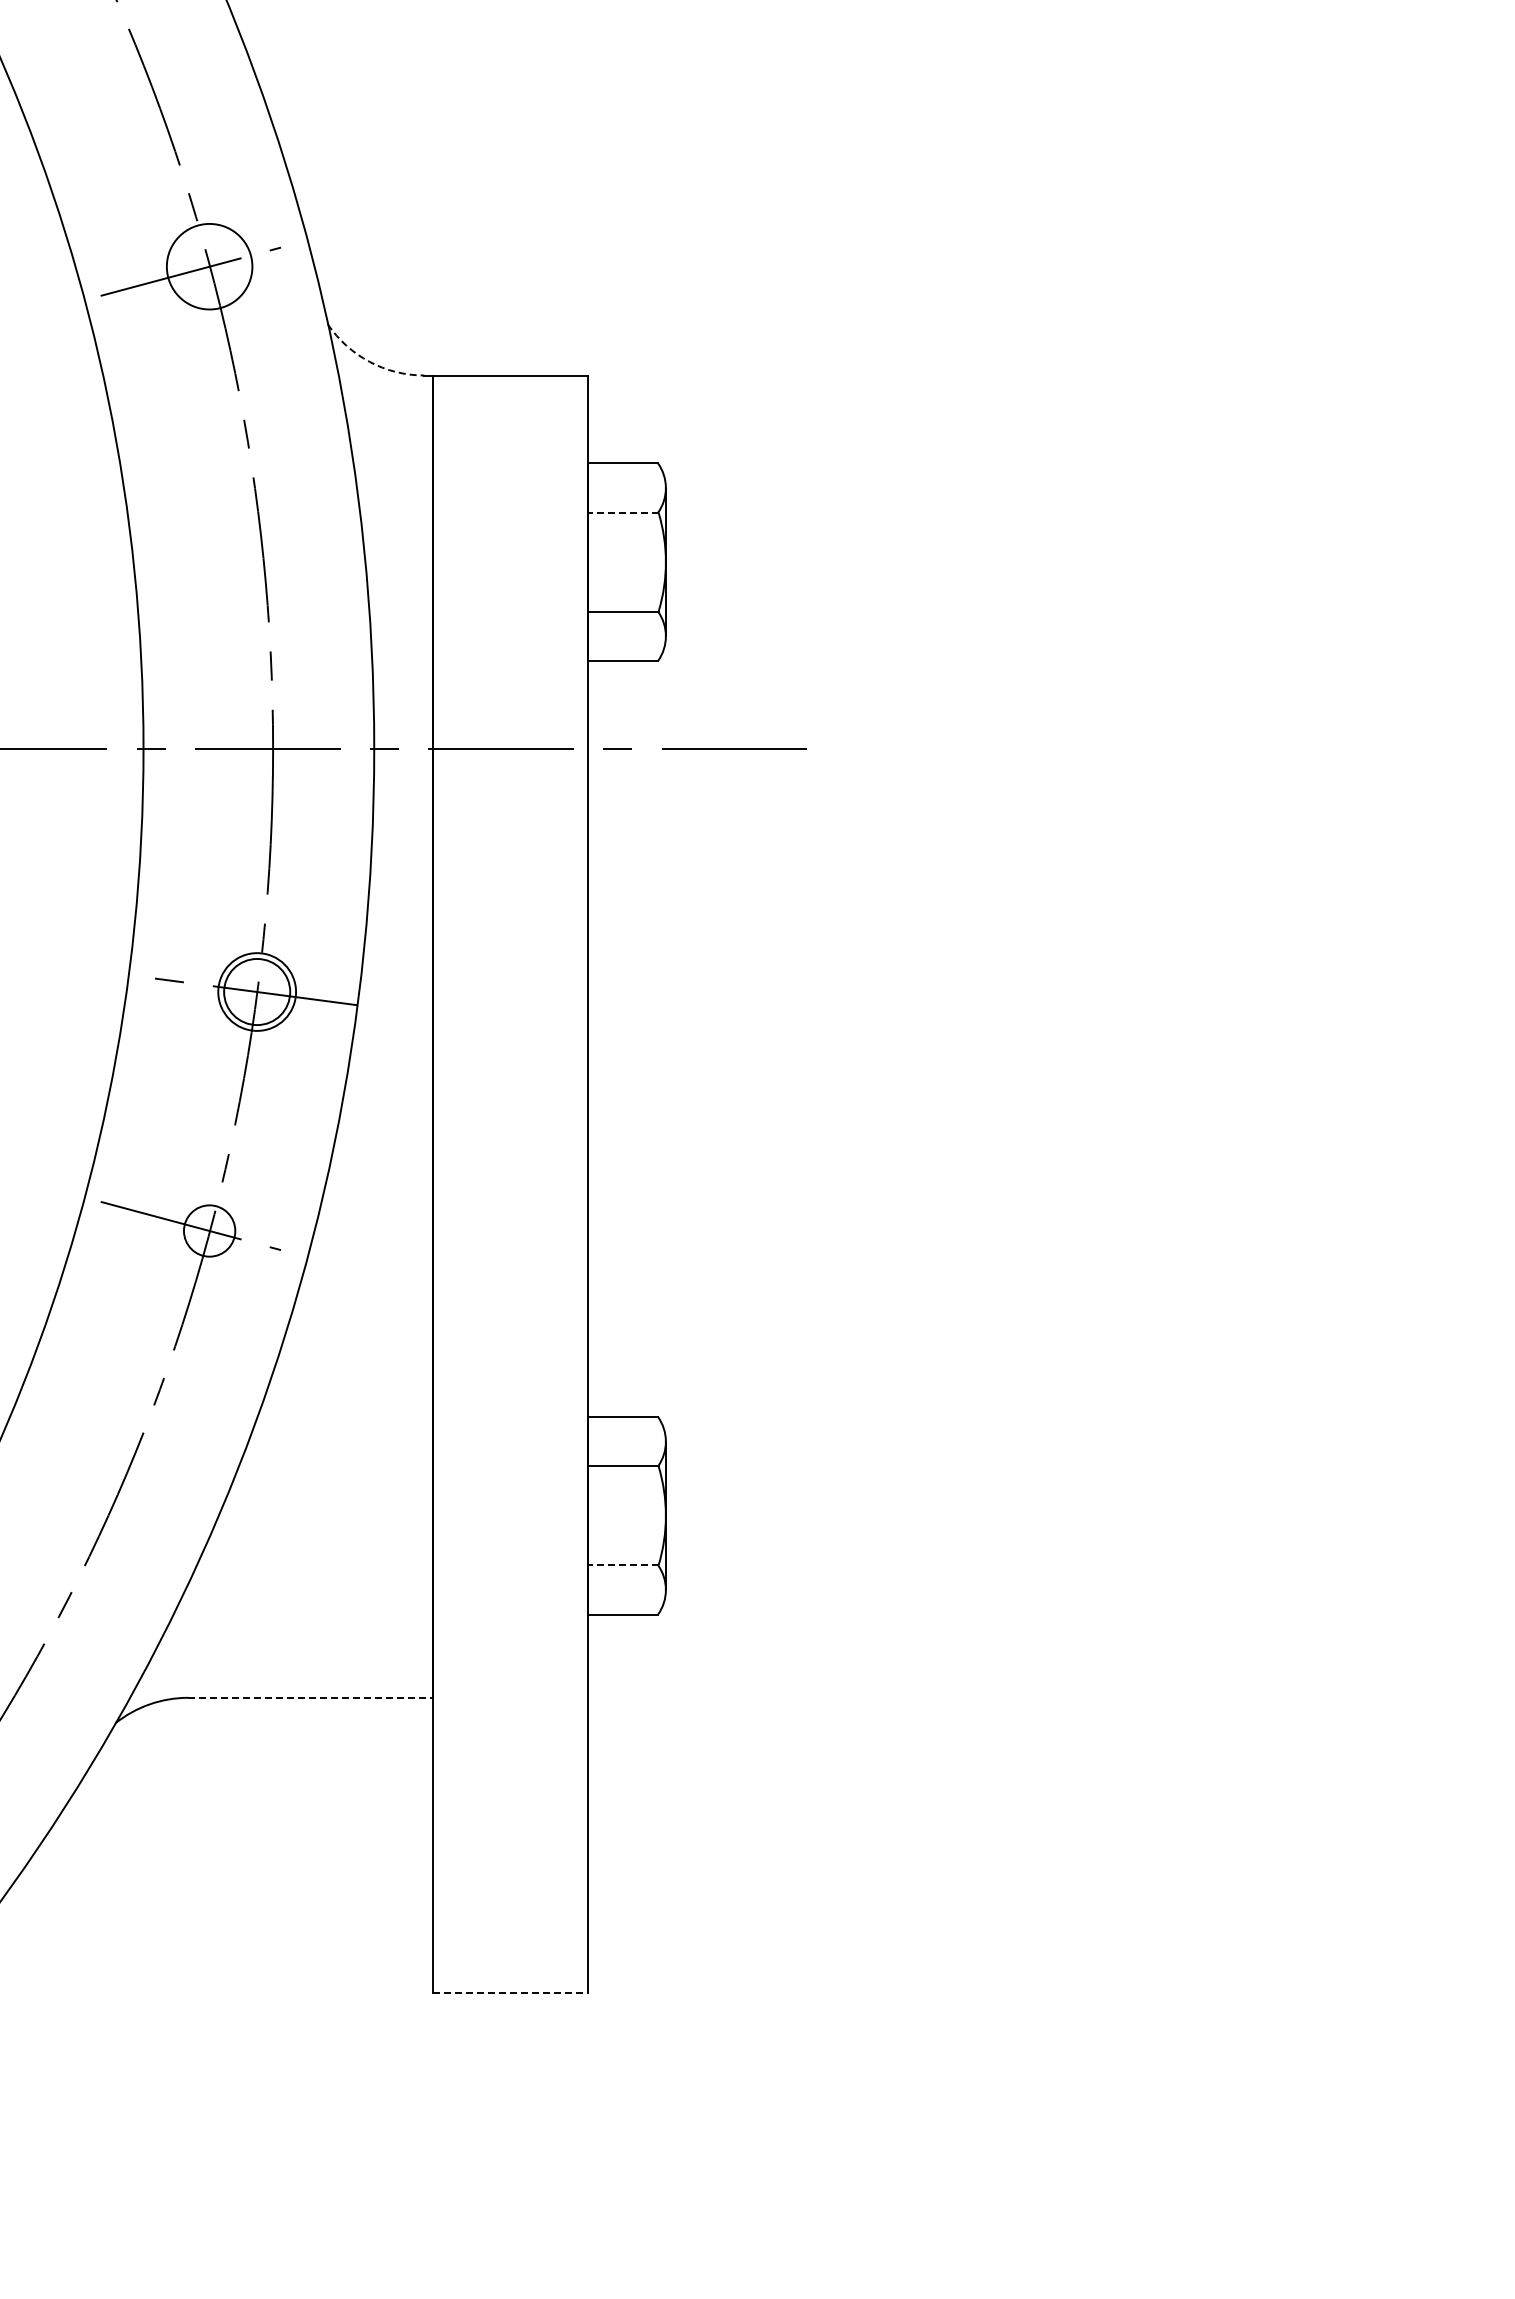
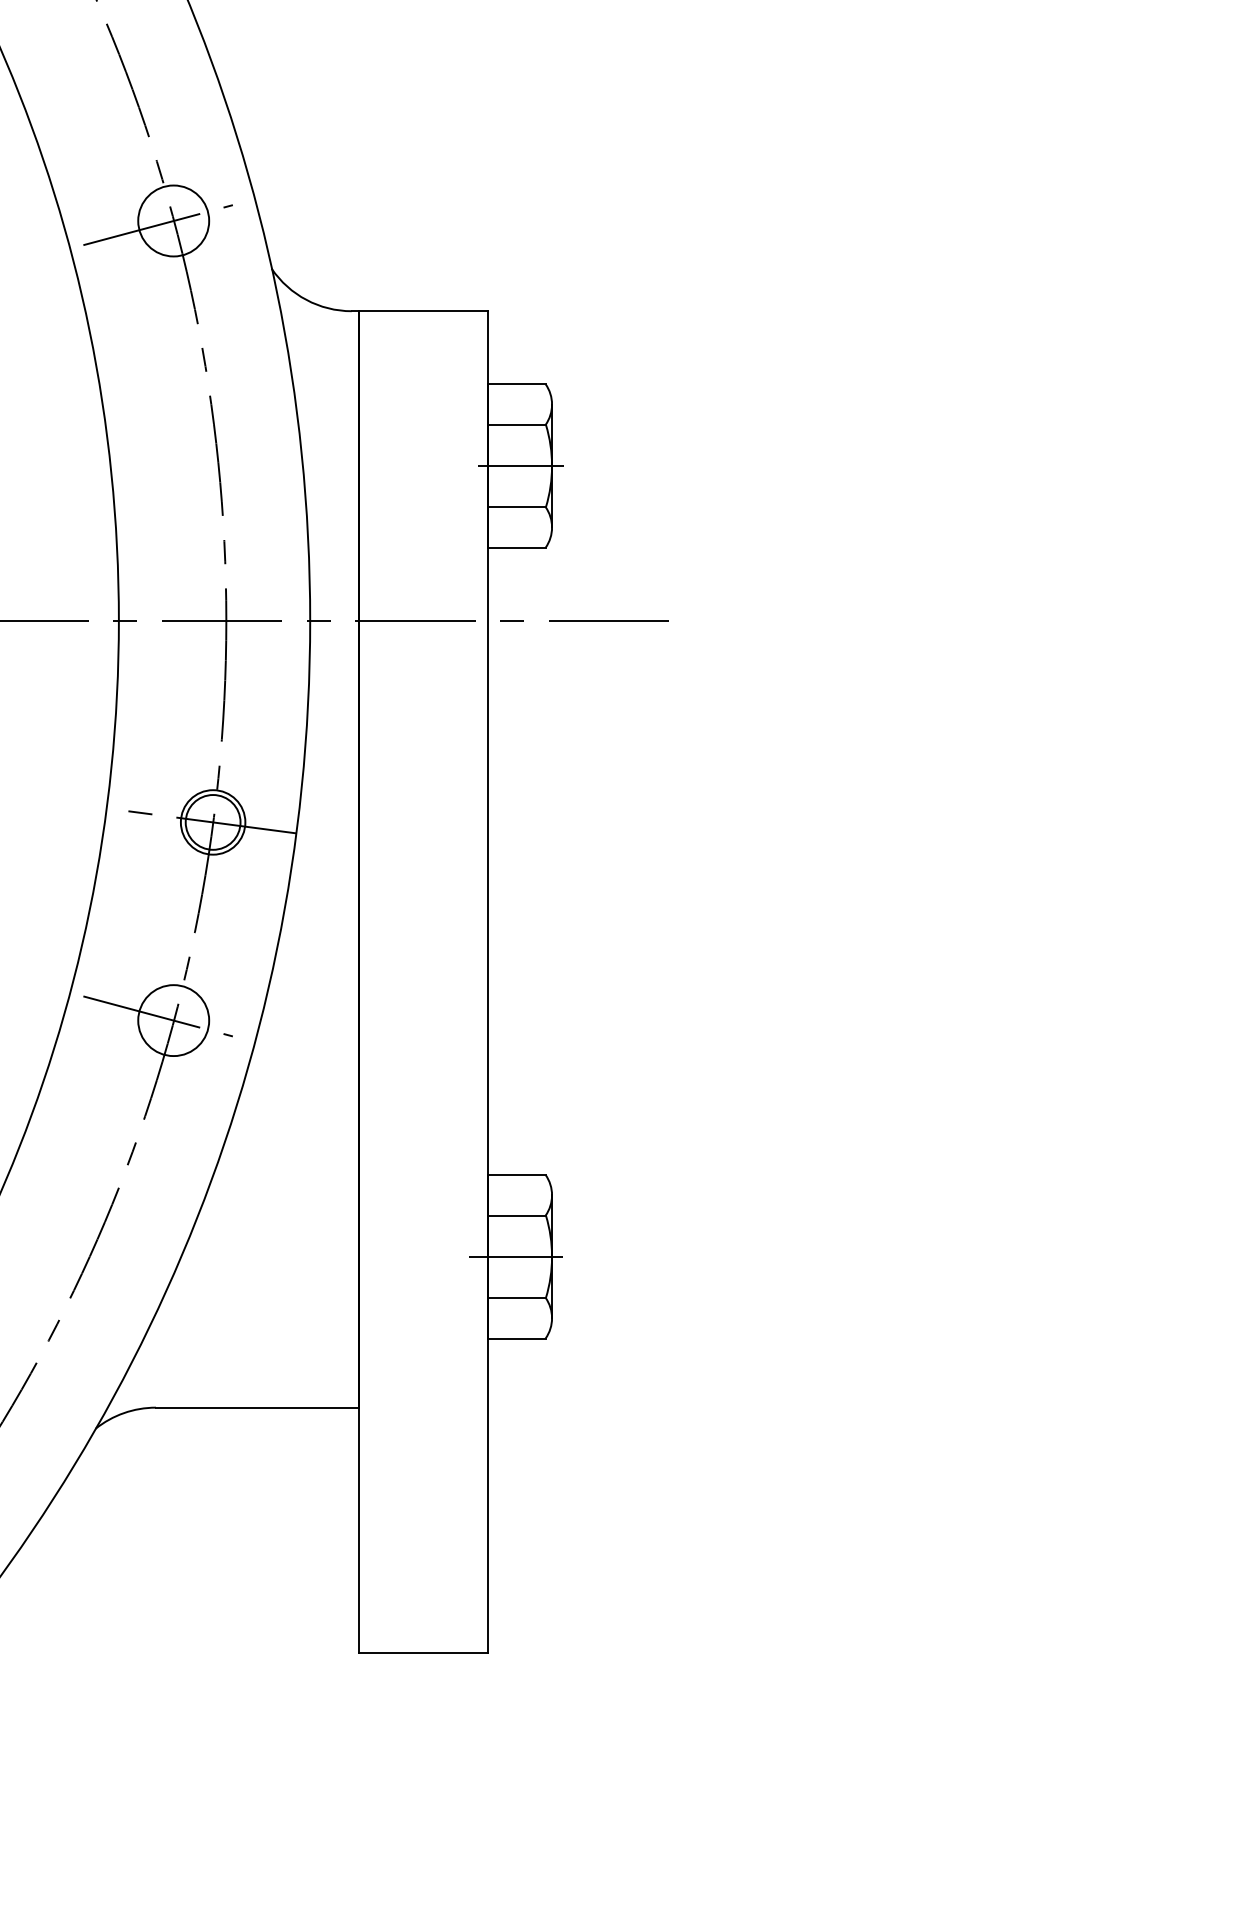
arc: (369, 361) -> (306, 299), dashed -> solid
line: (622, 512) -> (516, 424), dashed -> solid
line: (628, 562) -> (521, 466), added
circle: (209, 1230) -> (173, 1020), size x1.67
line: (622, 1515) -> (516, 1256), added
line: (622, 1565) -> (516, 1297), dashed -> solid
line: (310, 1697) -> (257, 1407), dashed -> solid
line: (510, 1993) -> (423, 1652), dashed -> solid

